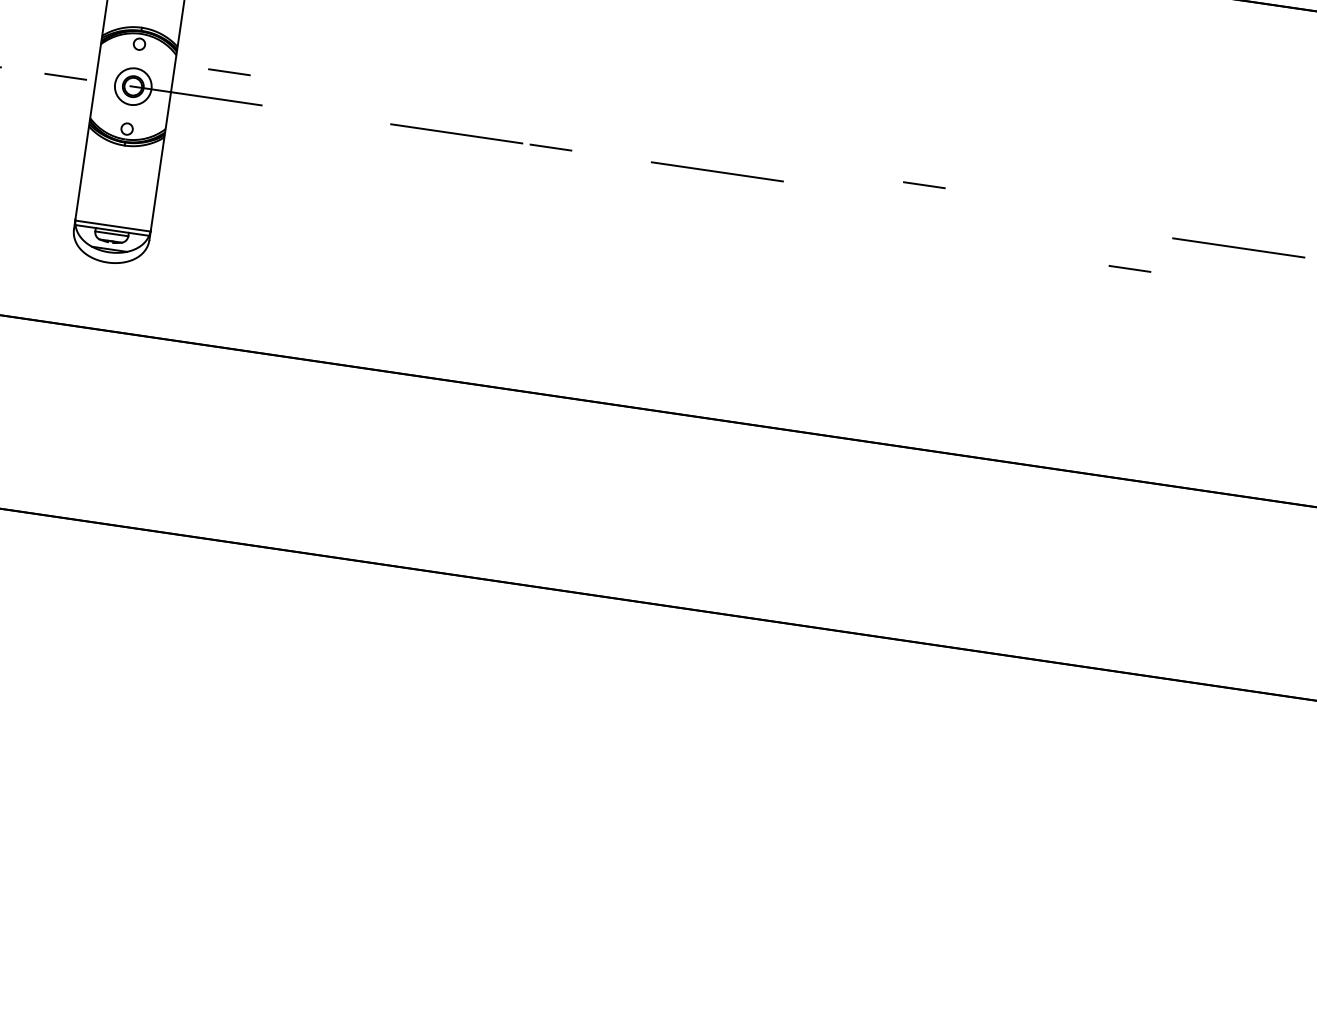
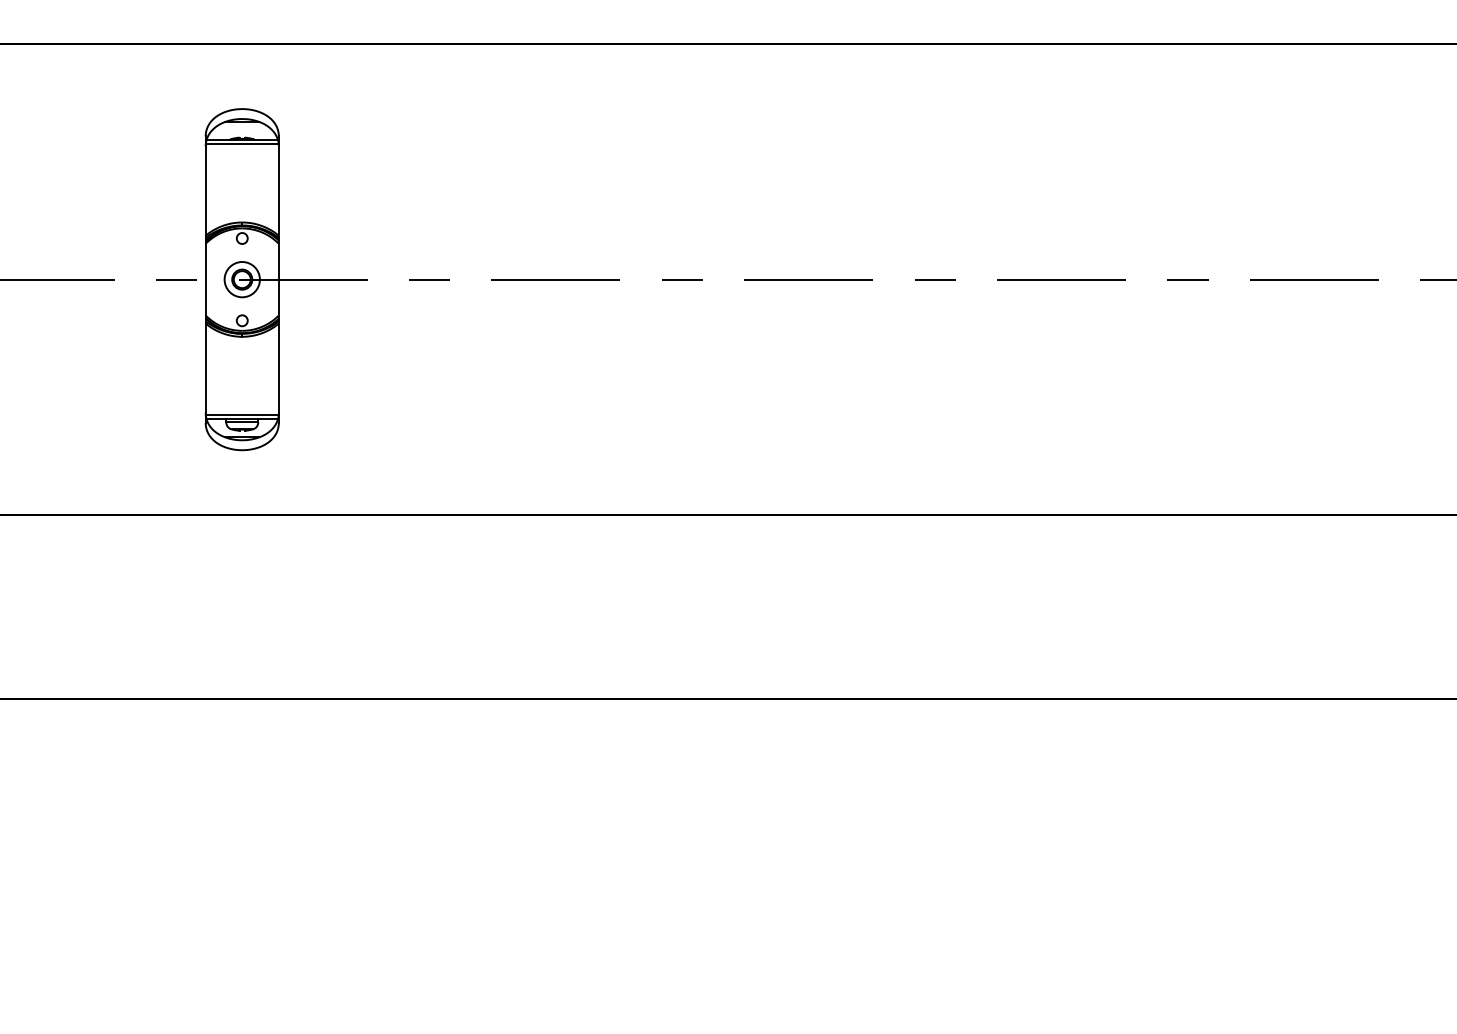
line: (229, 72) -> (429, 279), moved
line: (551, 147) -> (682, 279), moved
line: (924, 185) -> (935, 279), moved
line: (978, 209) -> (1061, 279), added
line: (1129, 268) -> (1187, 279), moved

